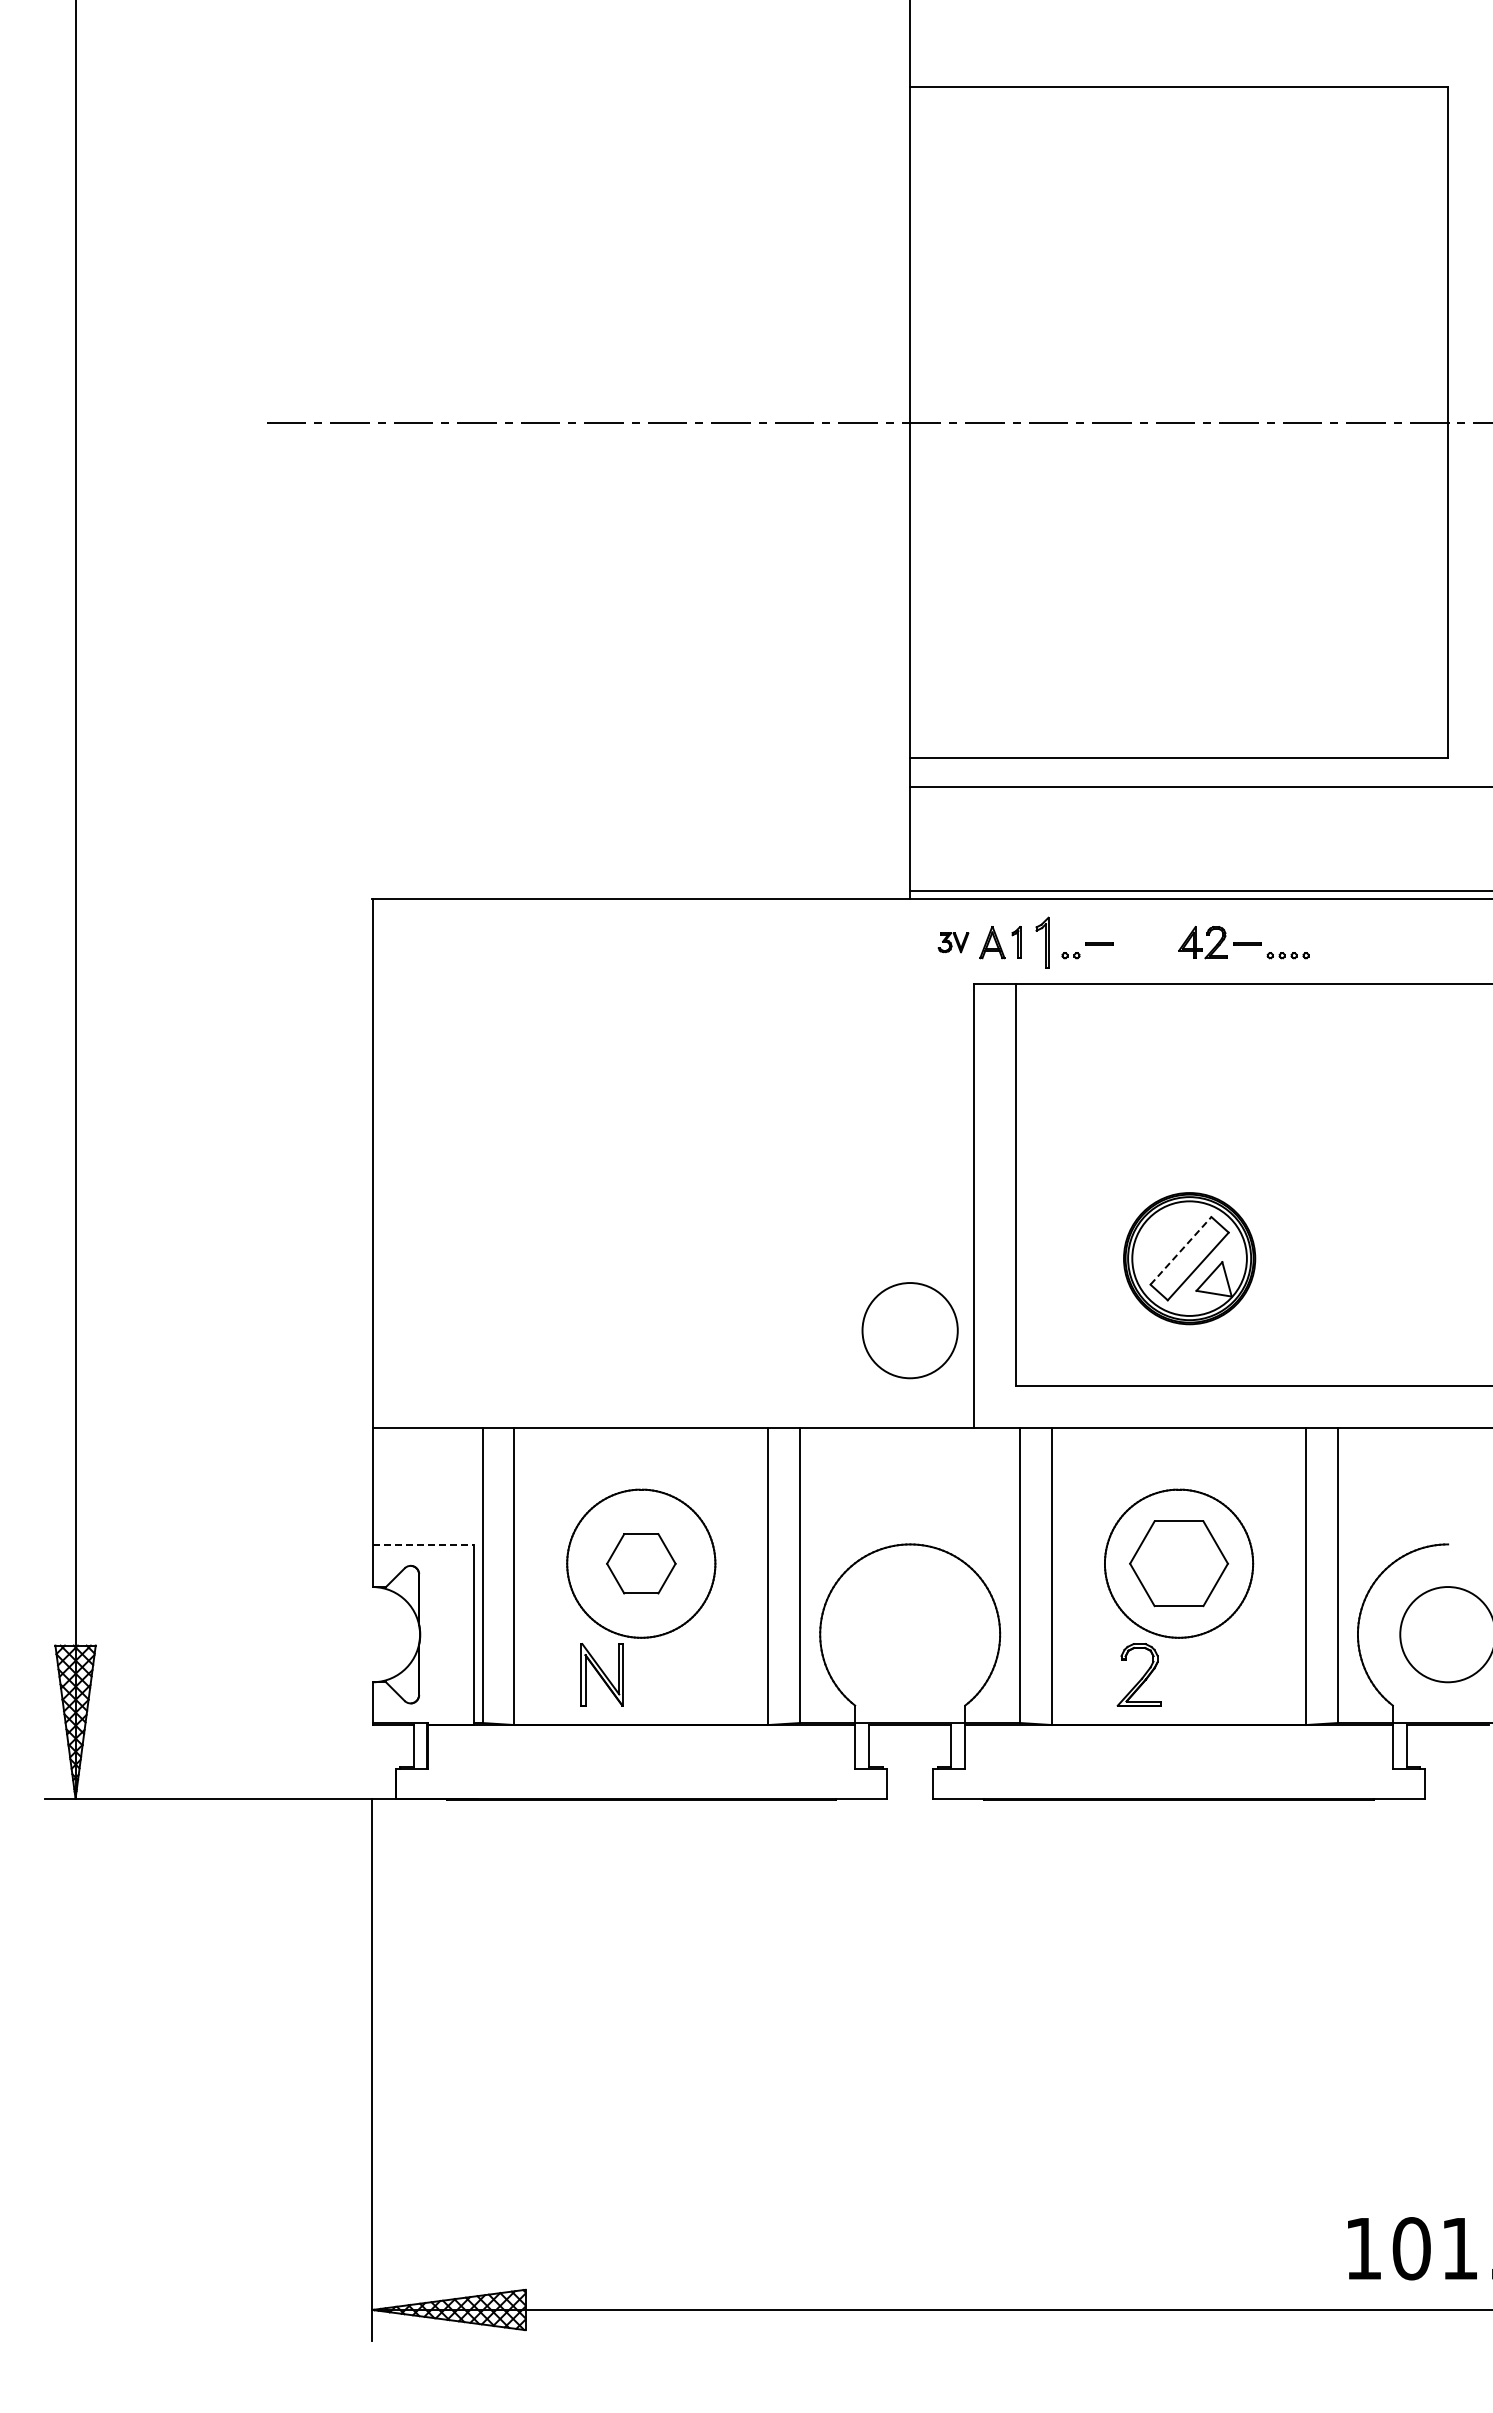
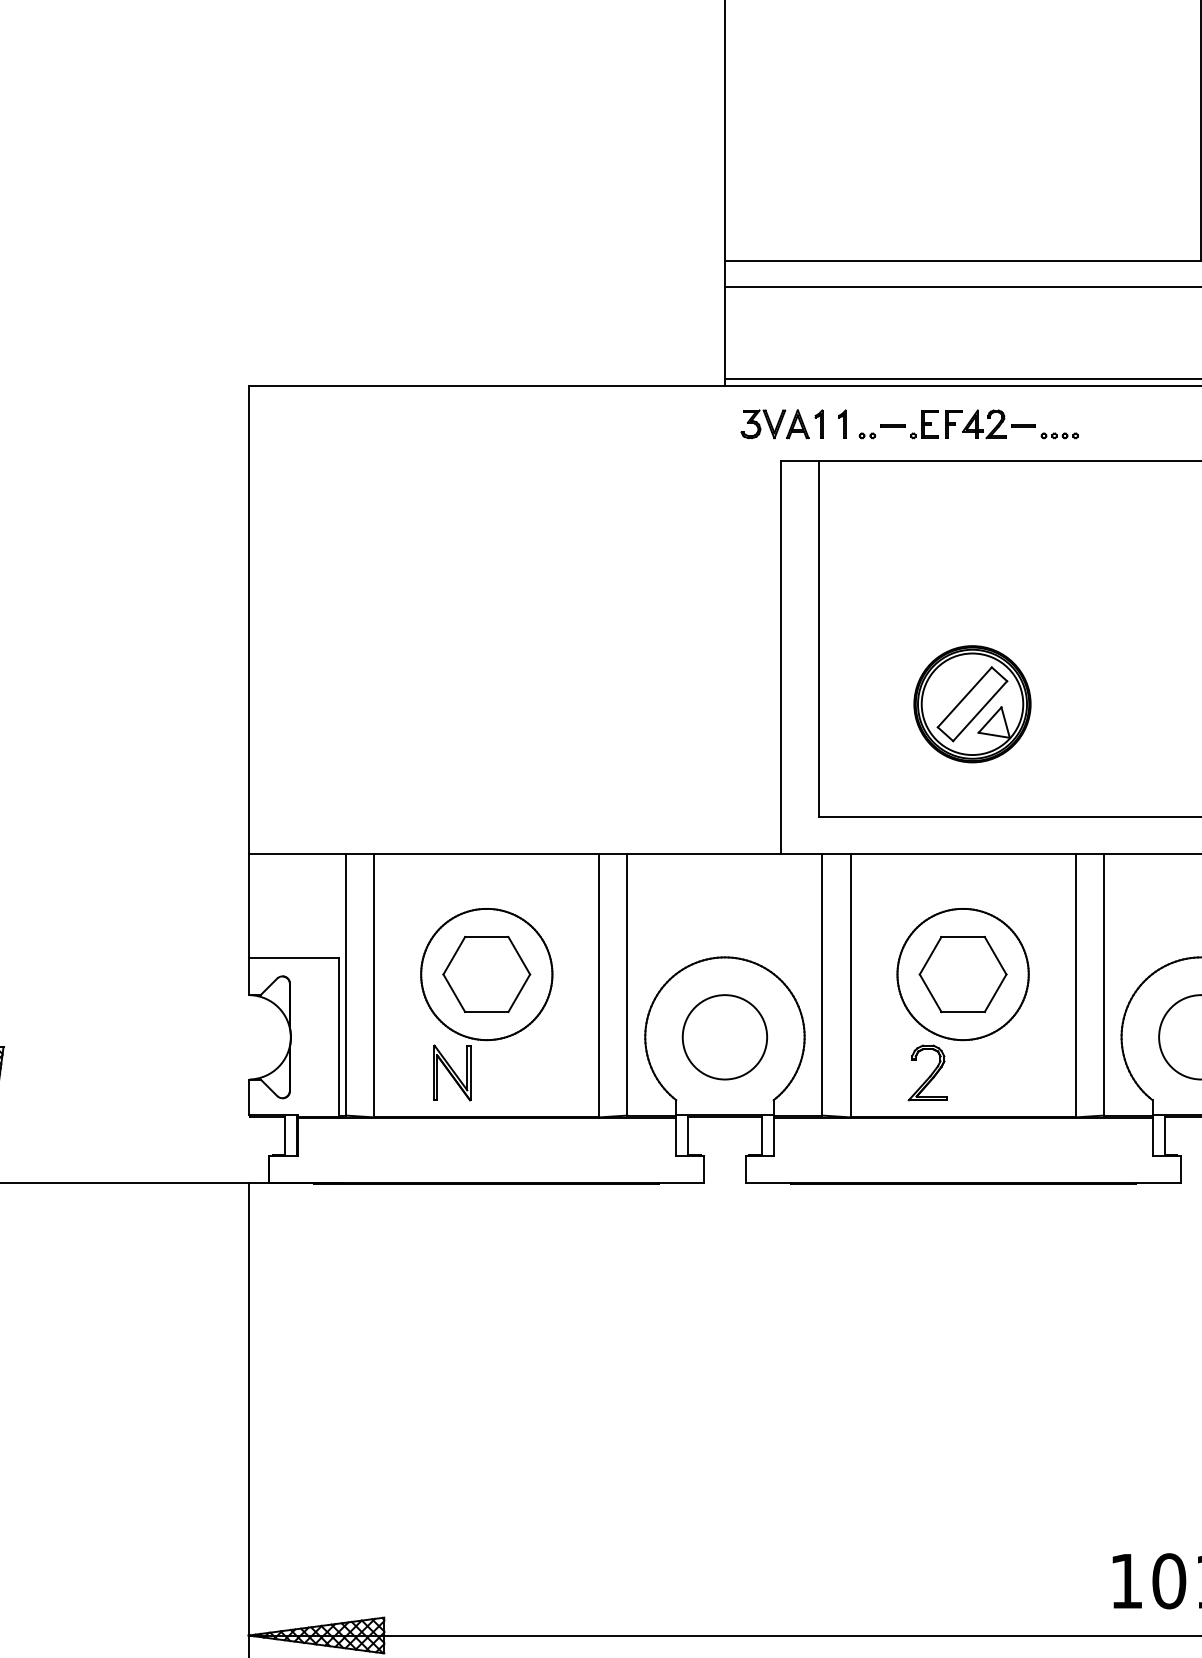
part: (953, 942) -> (763, 424), size x1.67
part: (1042, 942) -> (842, 424), size x0.62
part: (1148, 942) -> (936, 424), added
line: (1180, 1250) -> (964, 697), dashed -> solid
circle: (909, 1330) -> (724, 1037), moved
line: (423, 1544) -> (293, 957), dashed -> solid
part: (641, 1563) -> (486, 974), size x1.43

